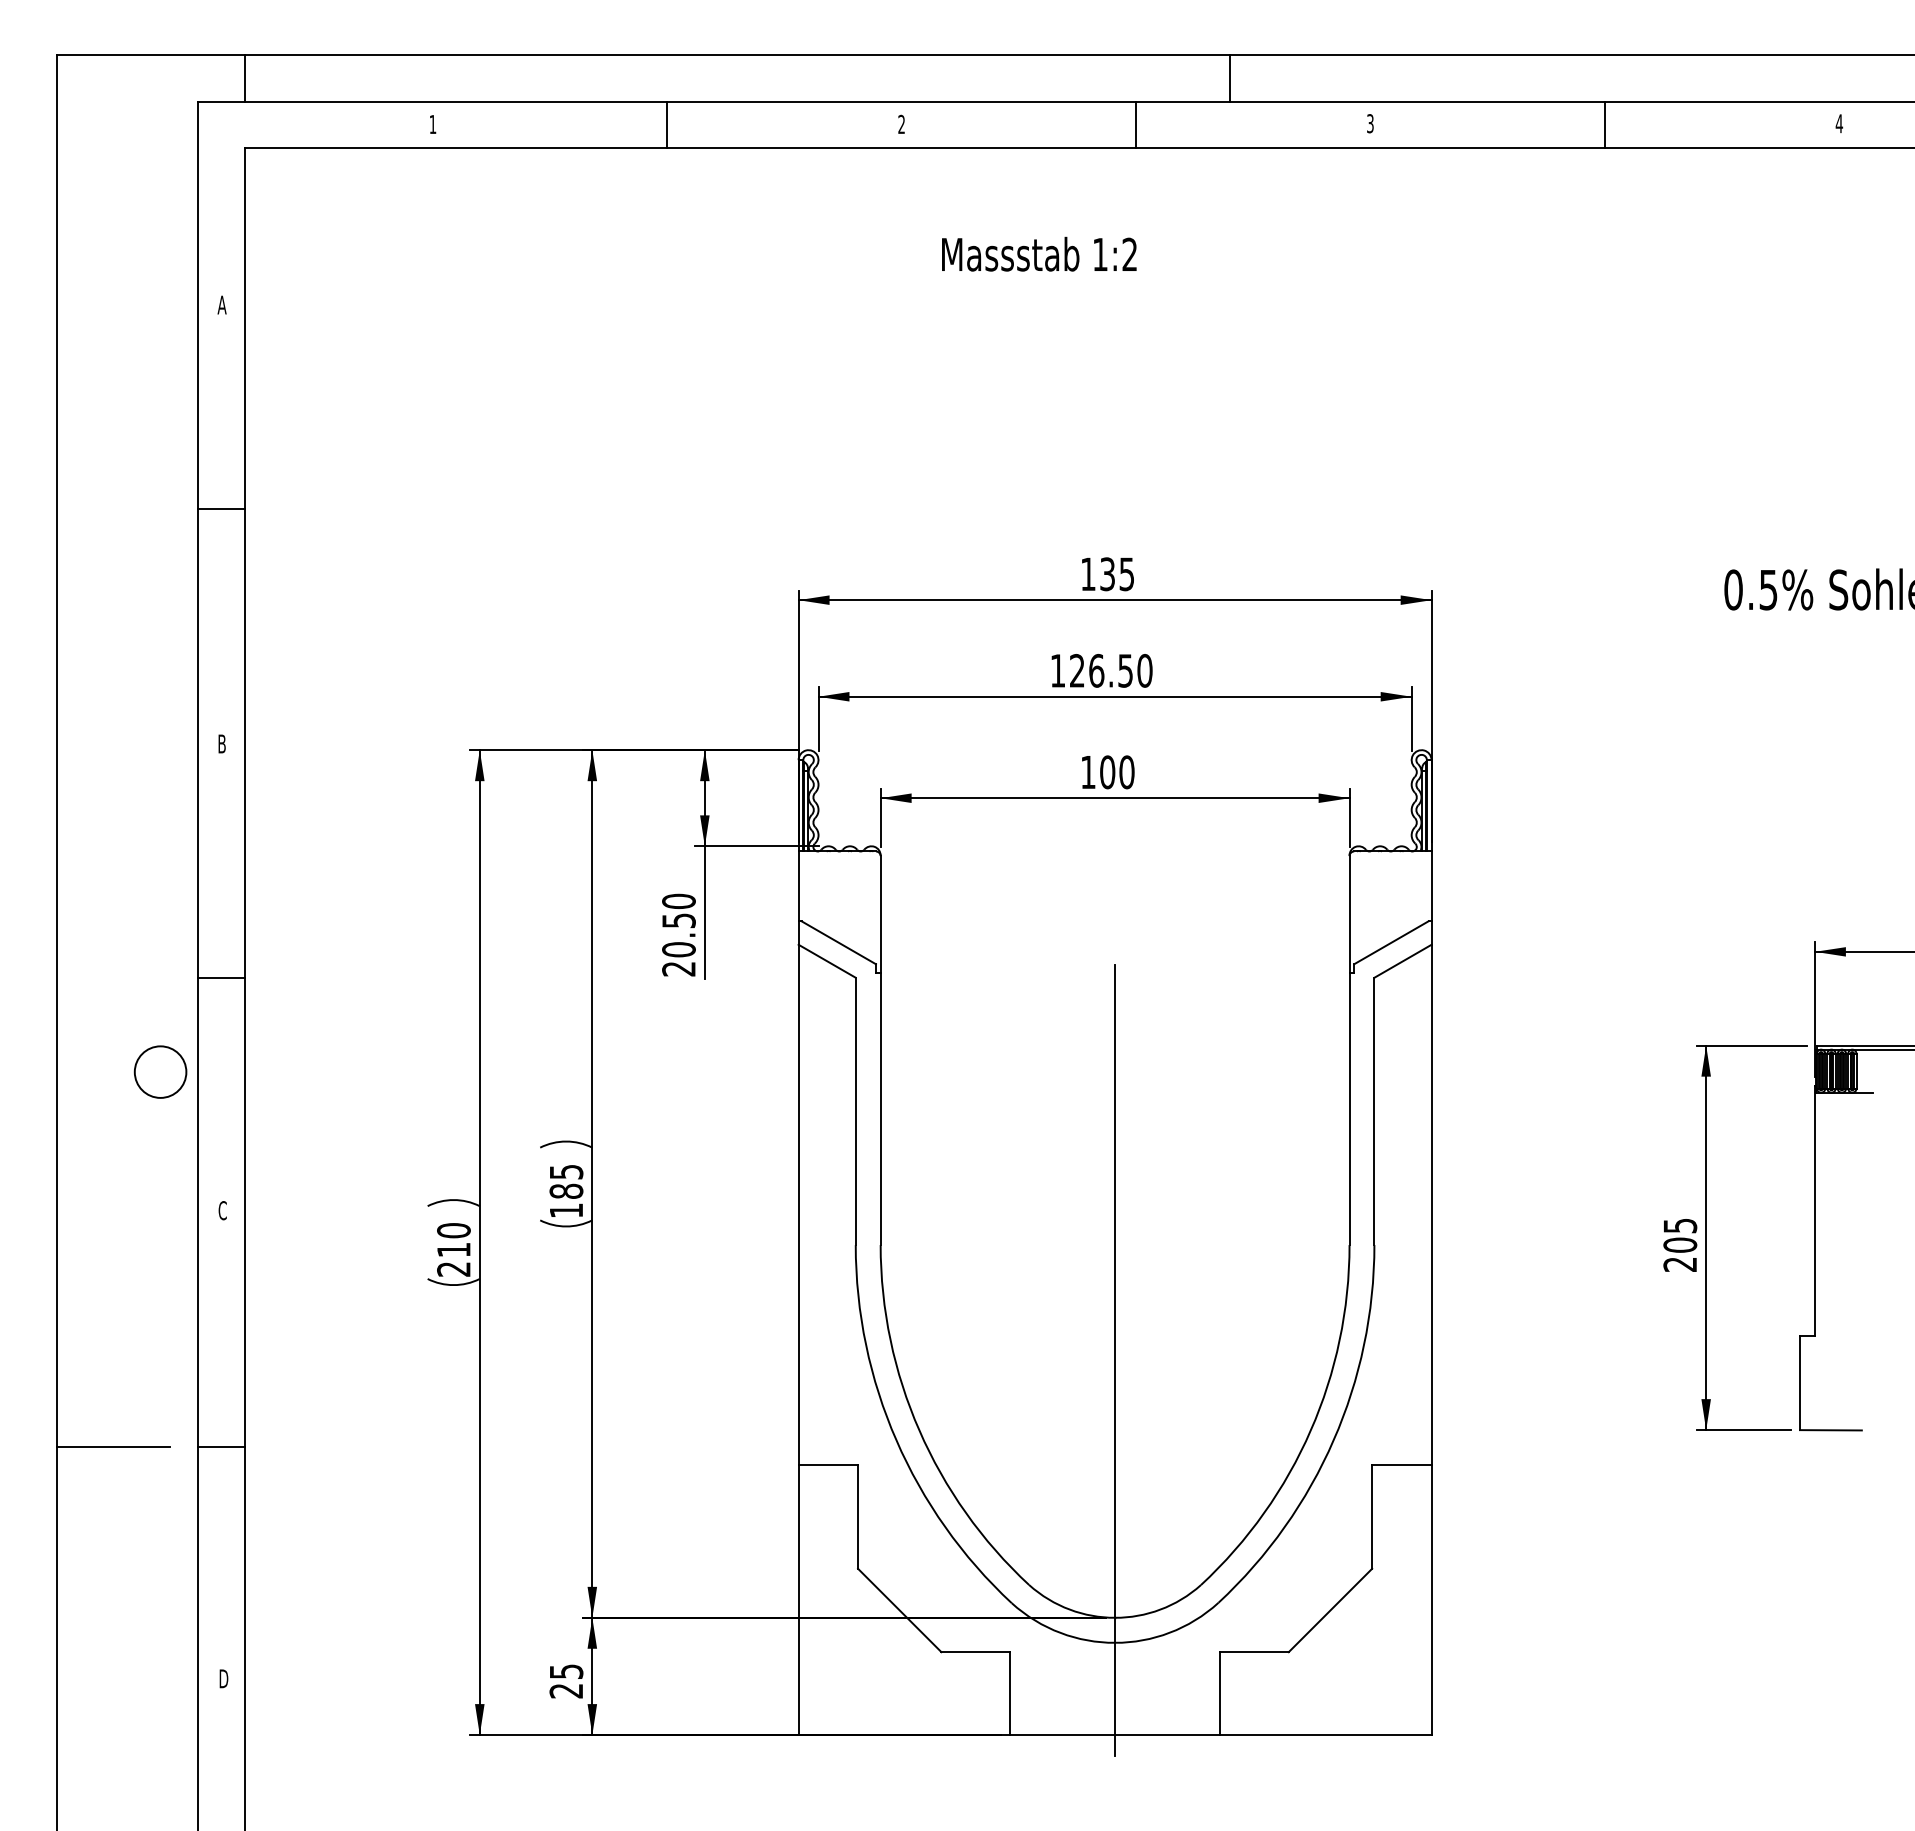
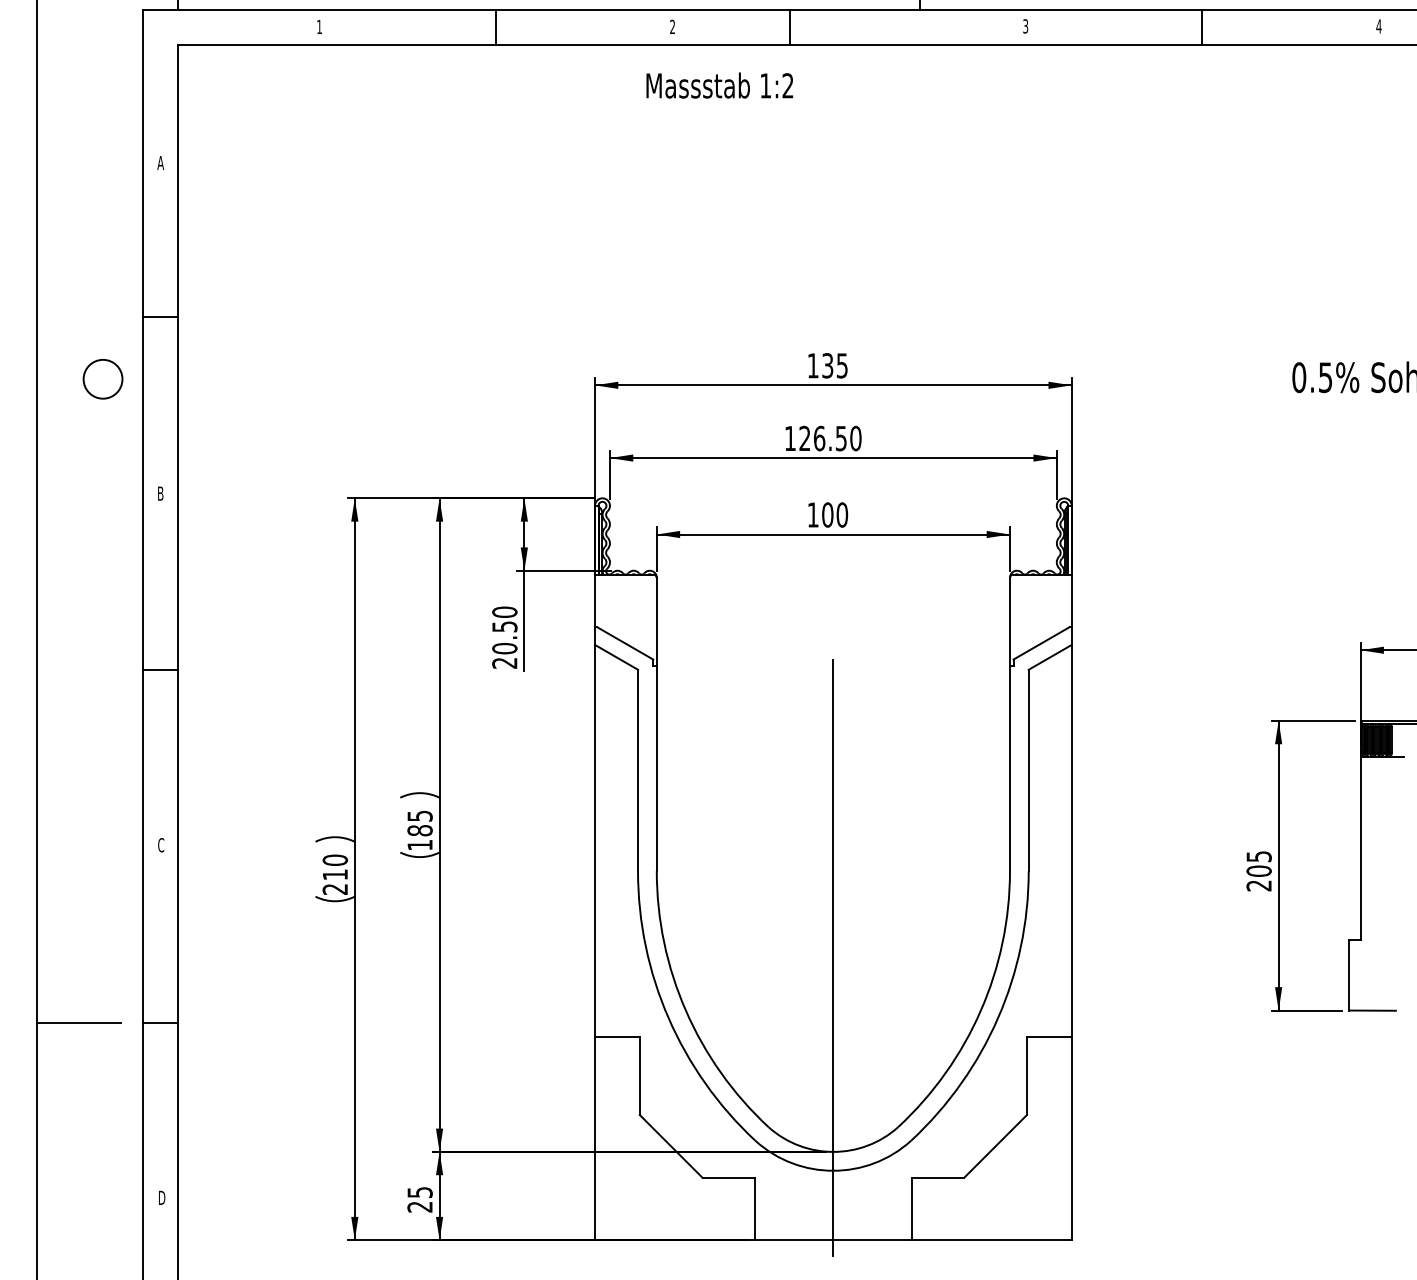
line: (1135, 124) -> (789, 27), moved
text: (1039, 253) -> (719, 85), moved
circle: (160, 1071) -> (102, 378), moved

